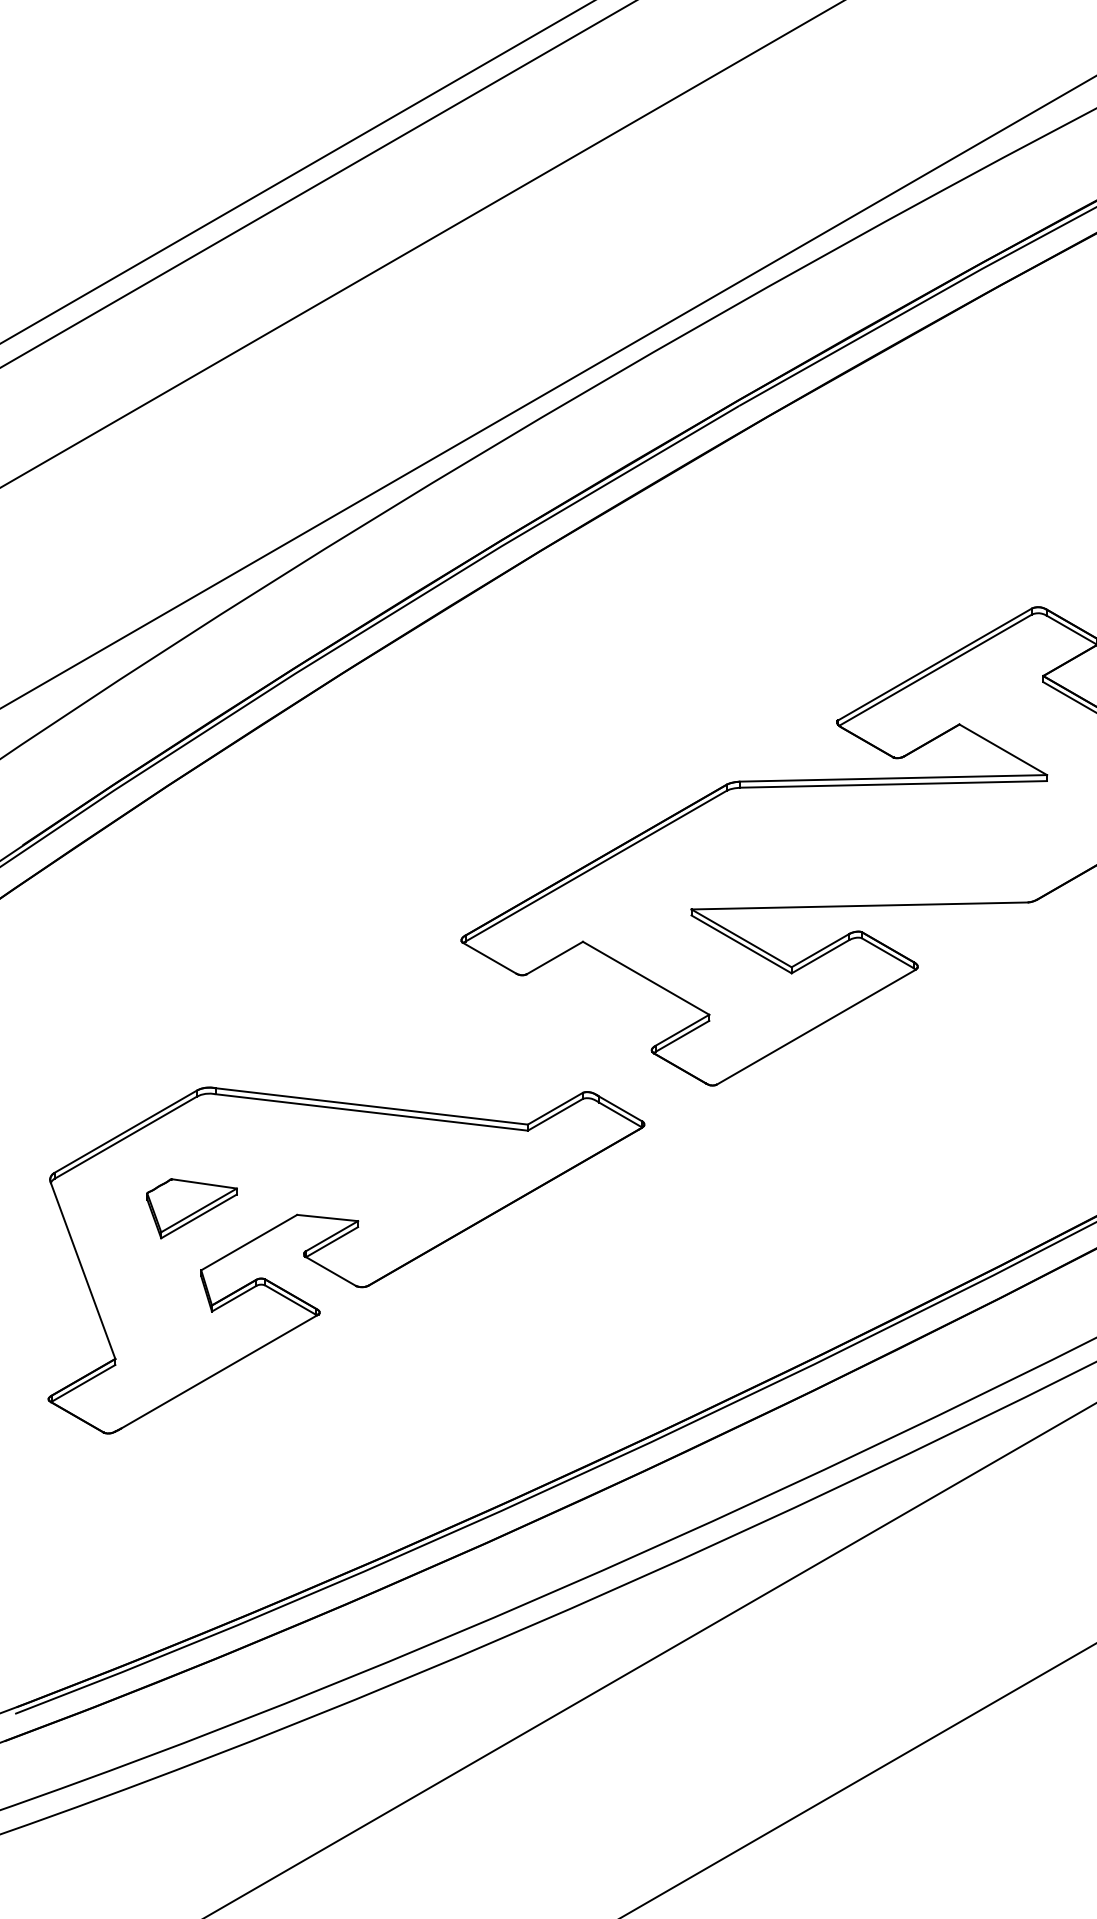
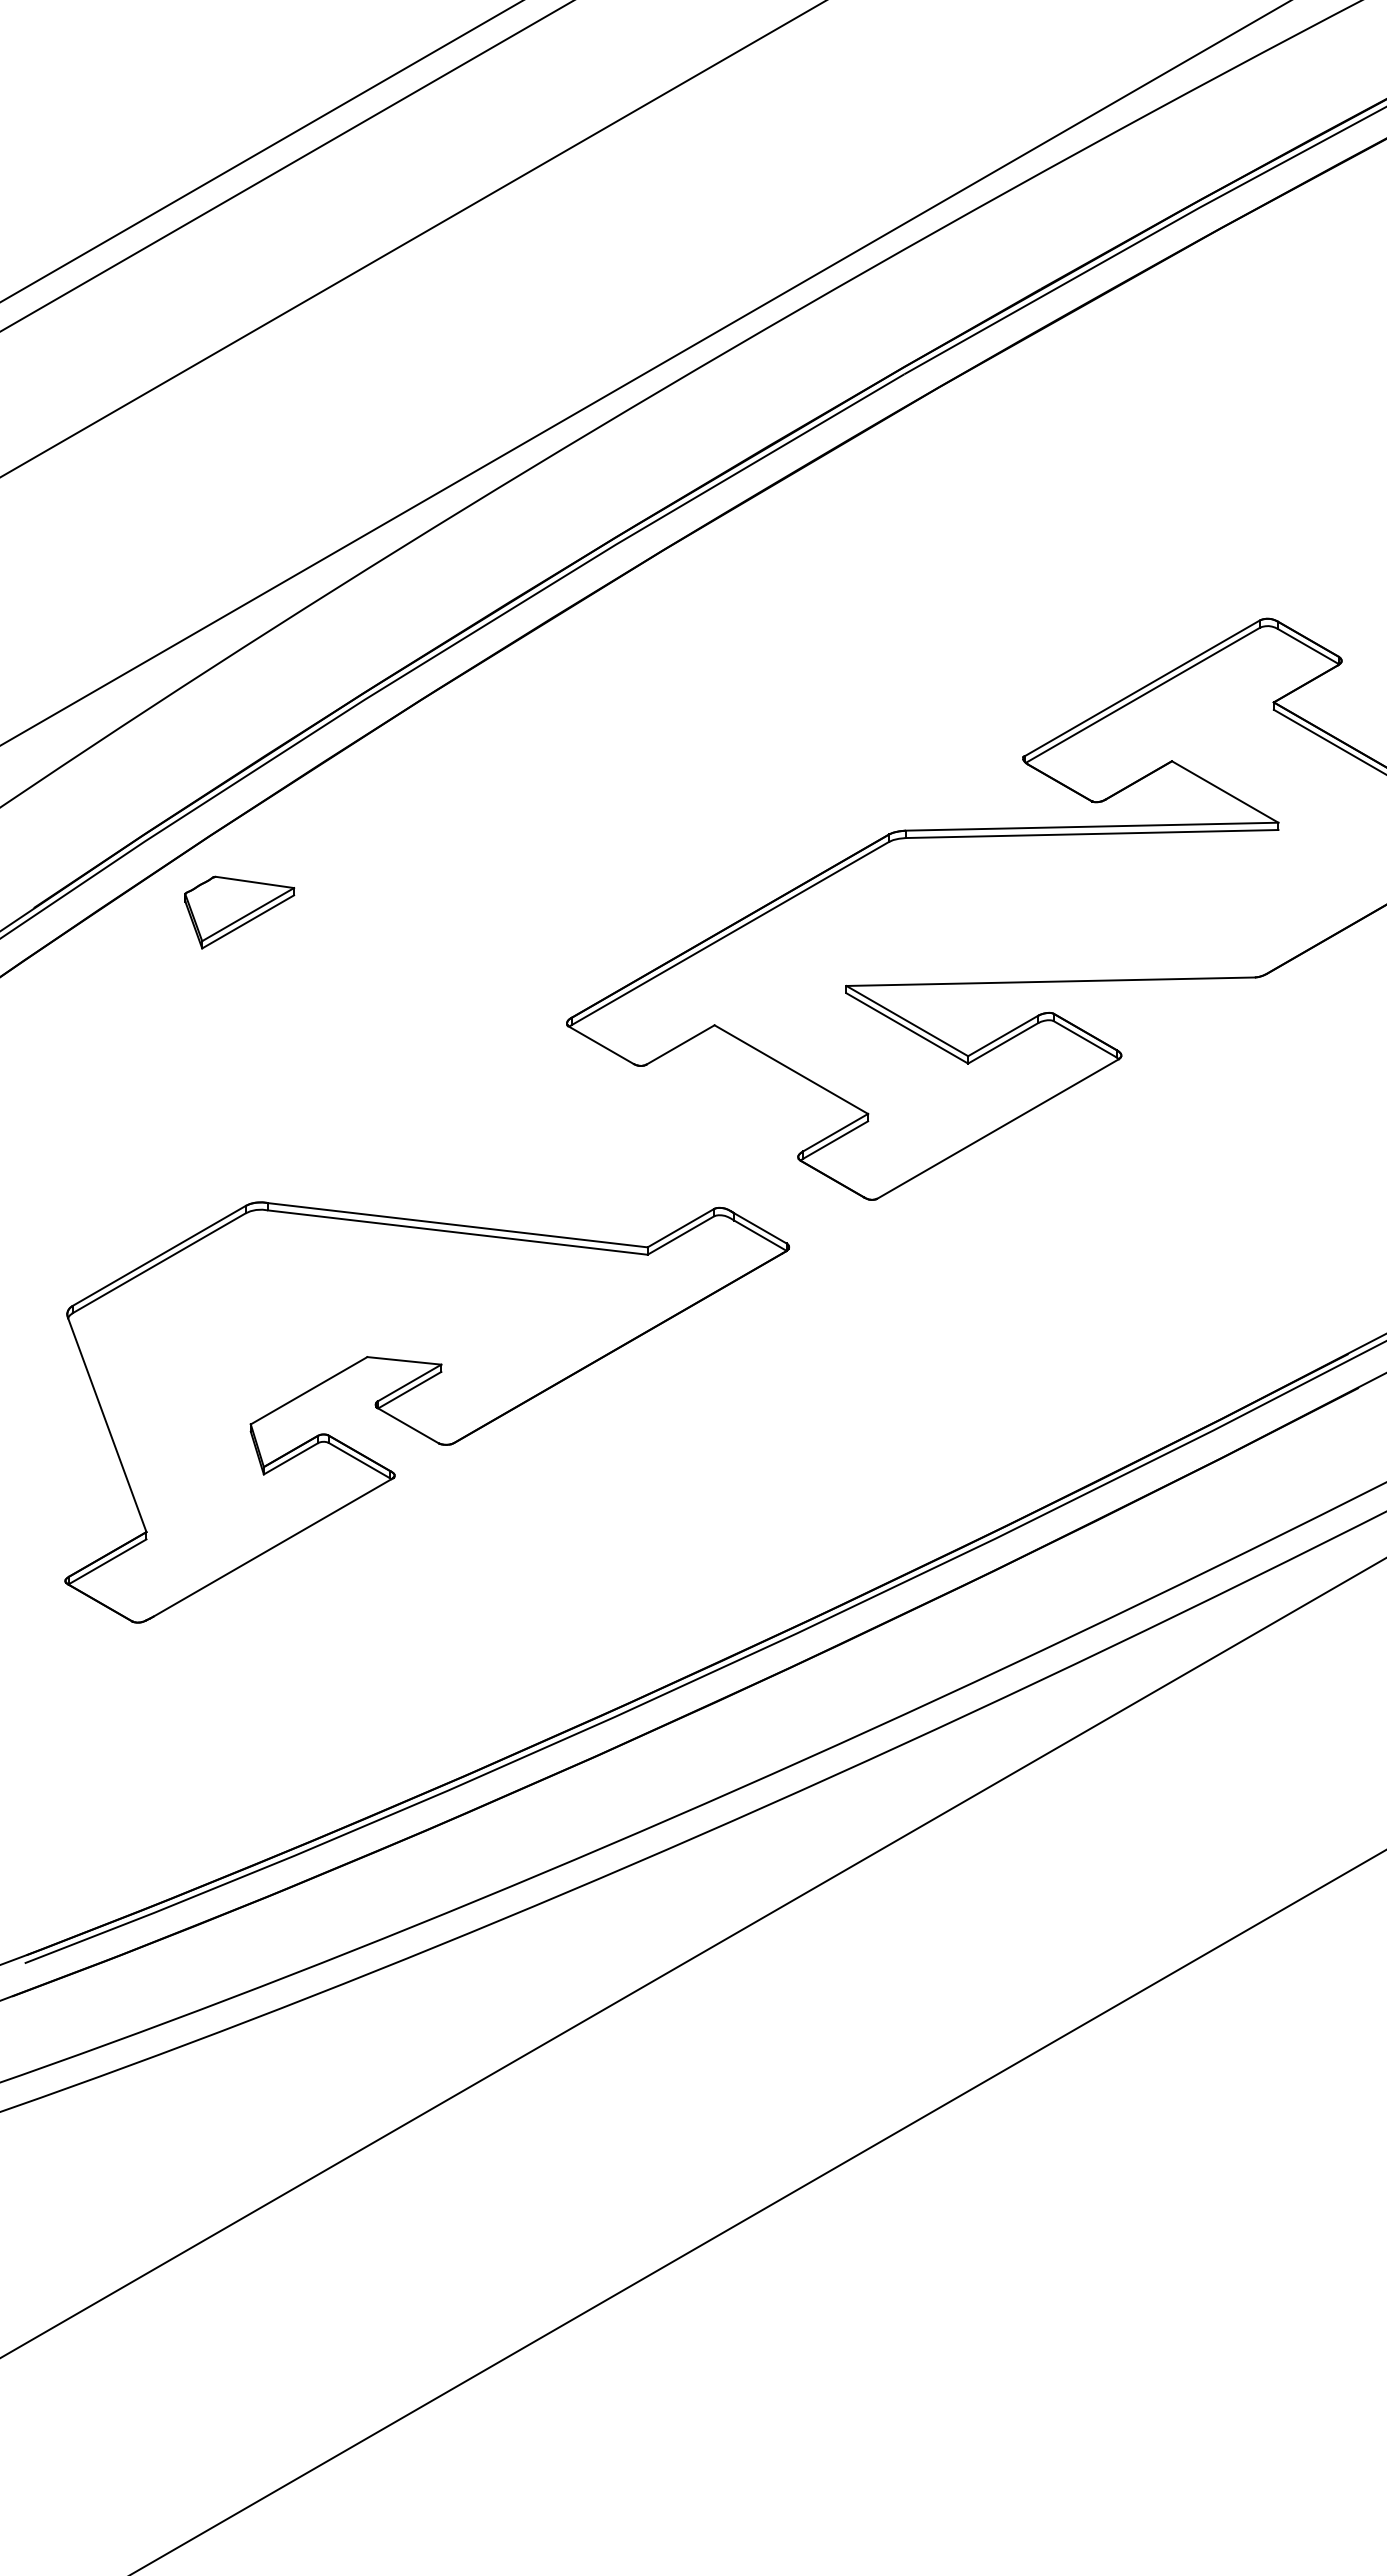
part: (191, 1208) -> (239, 912), moved

